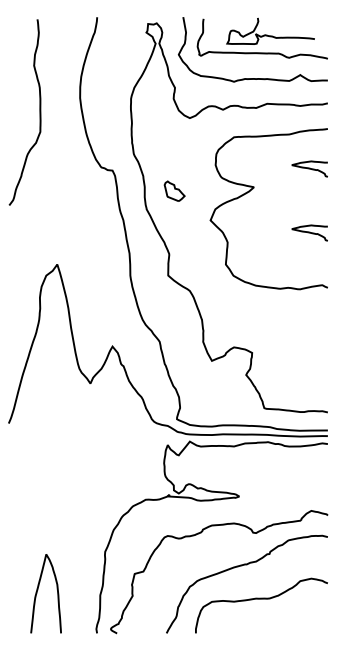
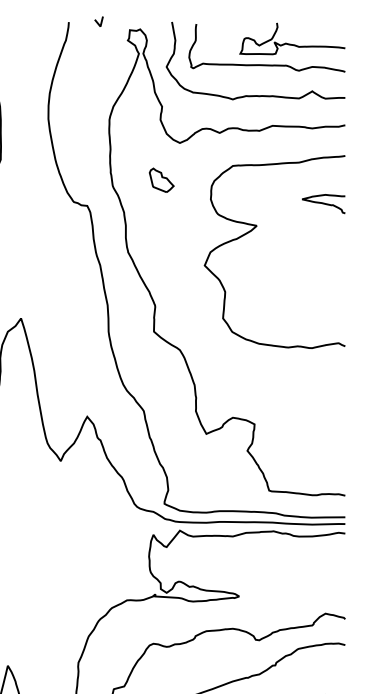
line: (121, 16) -> (98, 21), added
curve: (267, 34) -> (288, 42), moved
part: (174, 190) -> (161, 179), moved
curve: (309, 232) -> (323, 280), removed

